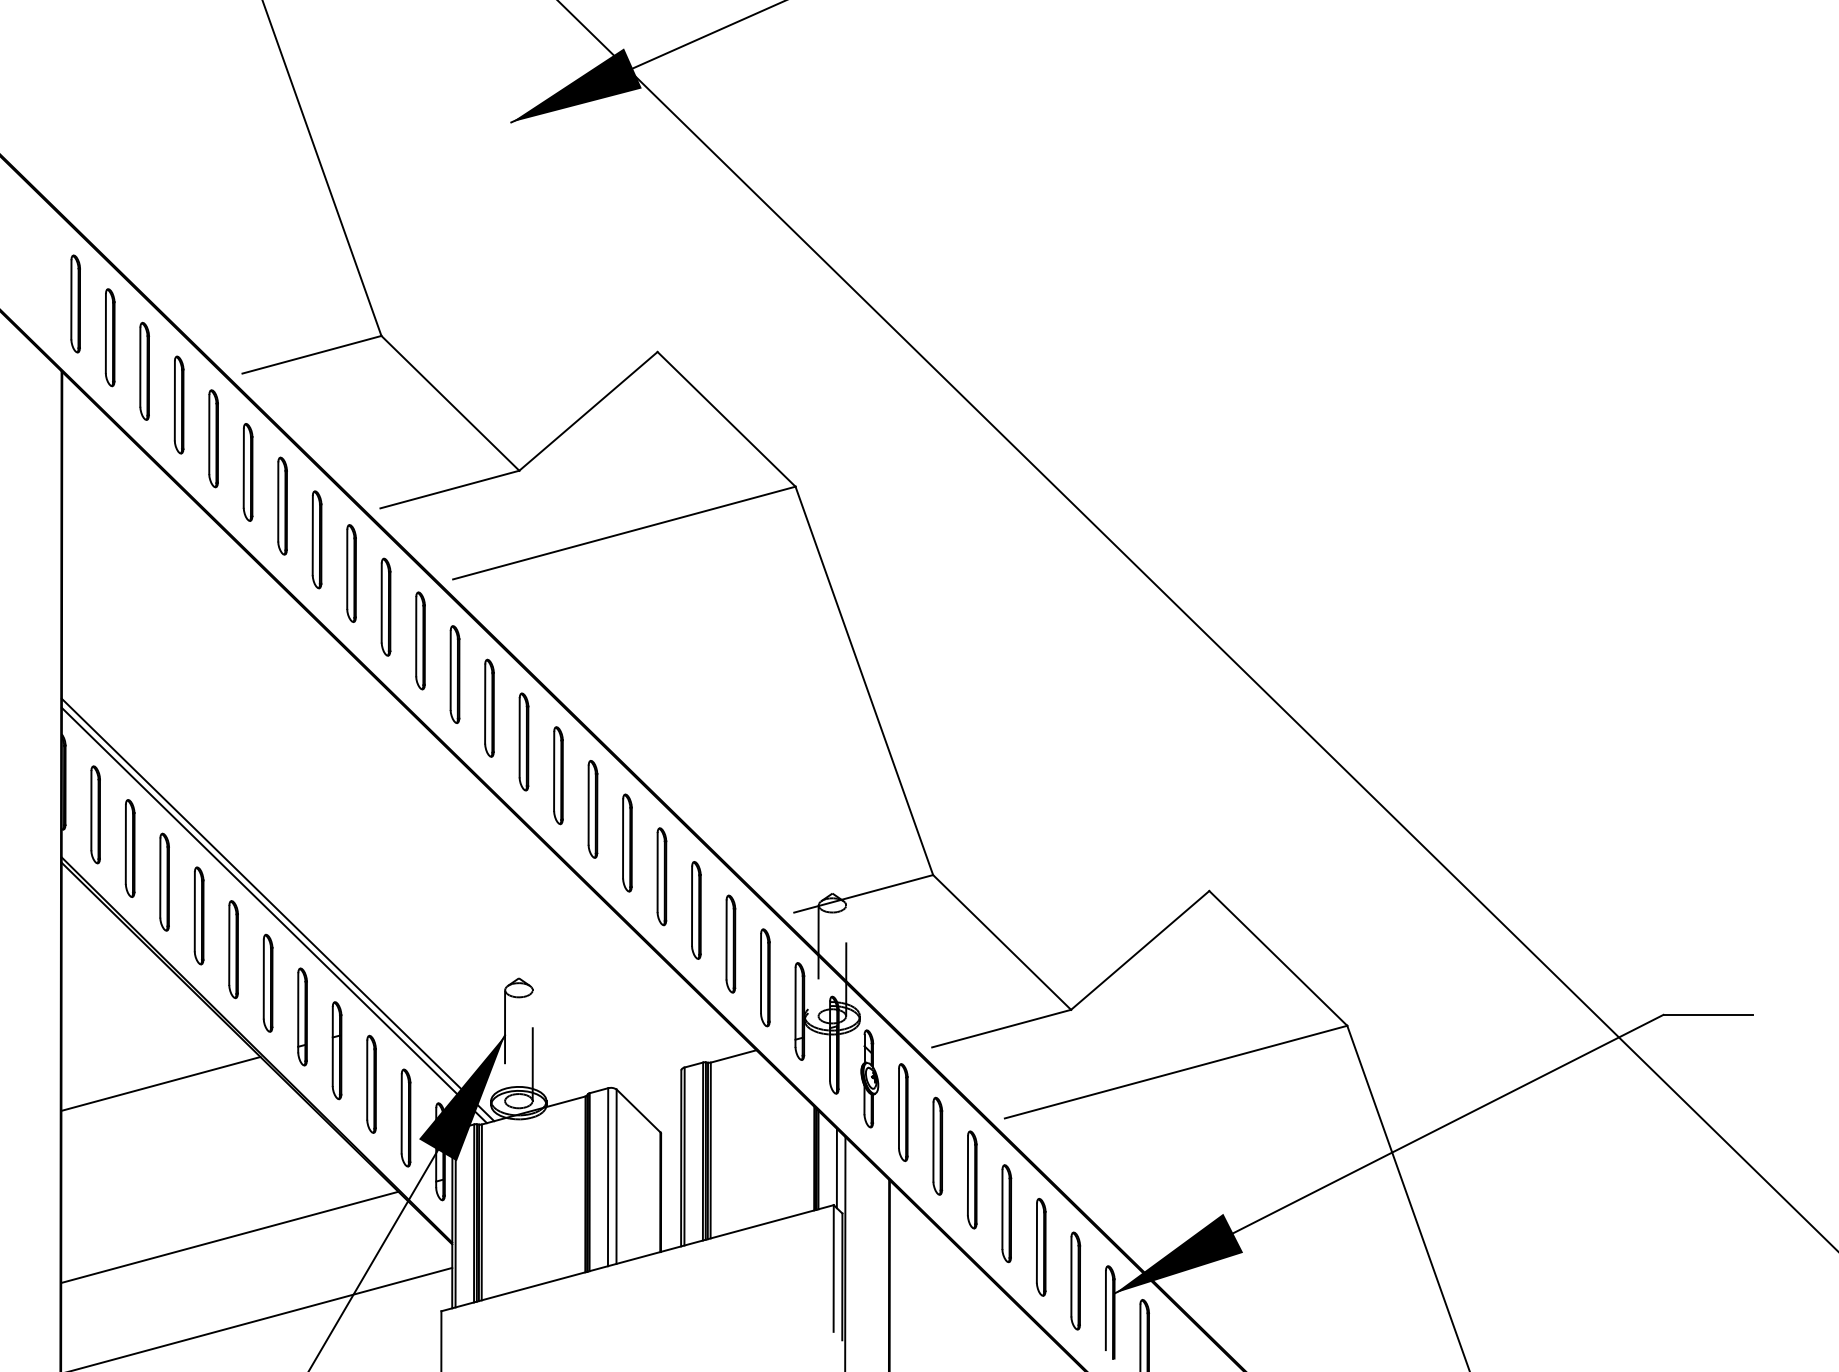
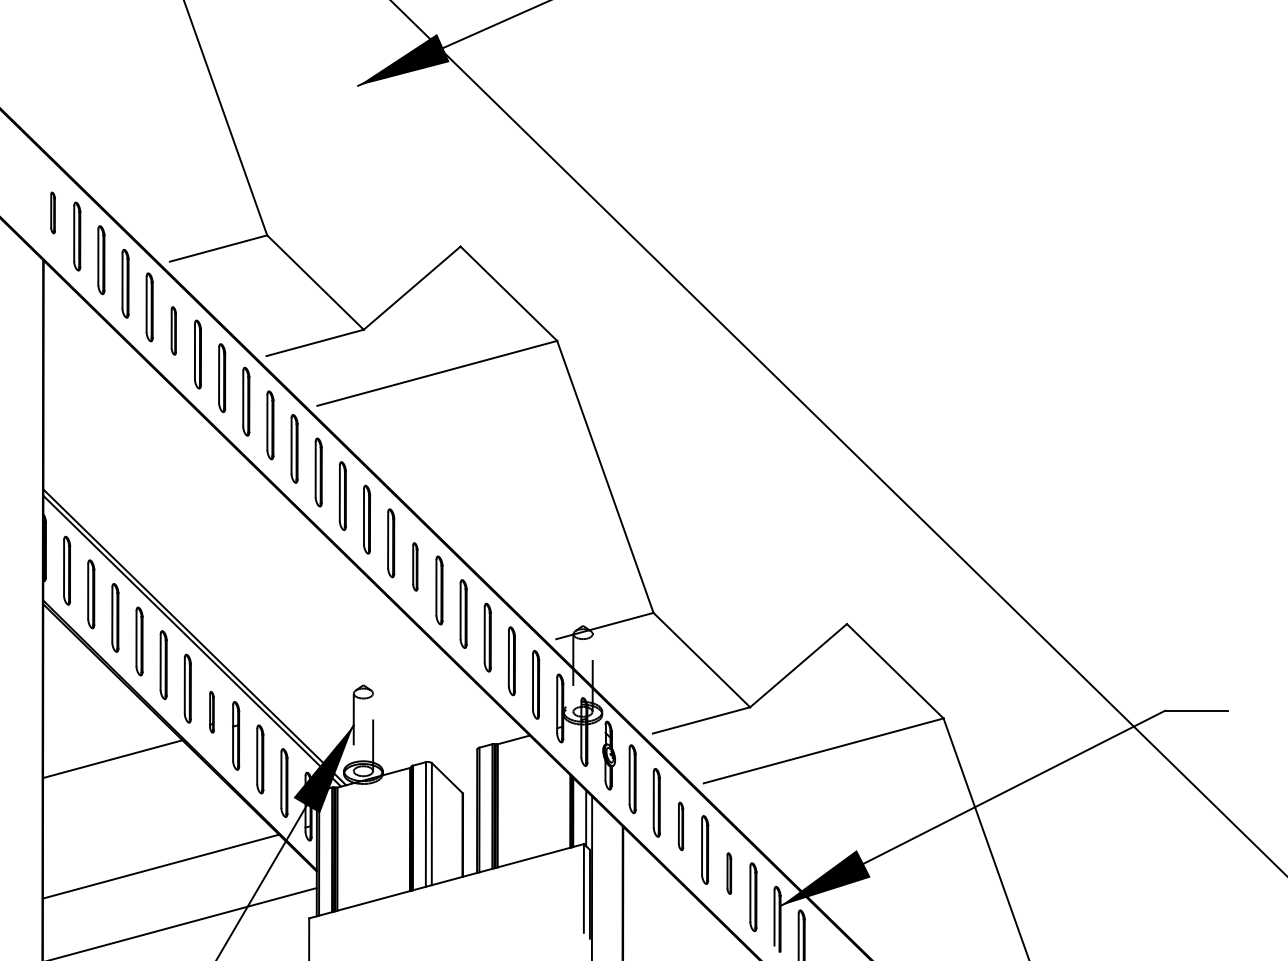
part: (75, 303) -> (52, 212), size x0.6
part: (247, 472) -> (173, 330), size x0.7
part: (592, 809) -> (415, 566), size x0.7
part: (302, 1016) -> (211, 711), size x0.6
part: (972, 1179) -> (681, 826), size x0.7
part: (1041, 1247) -> (729, 873), size x0.6

